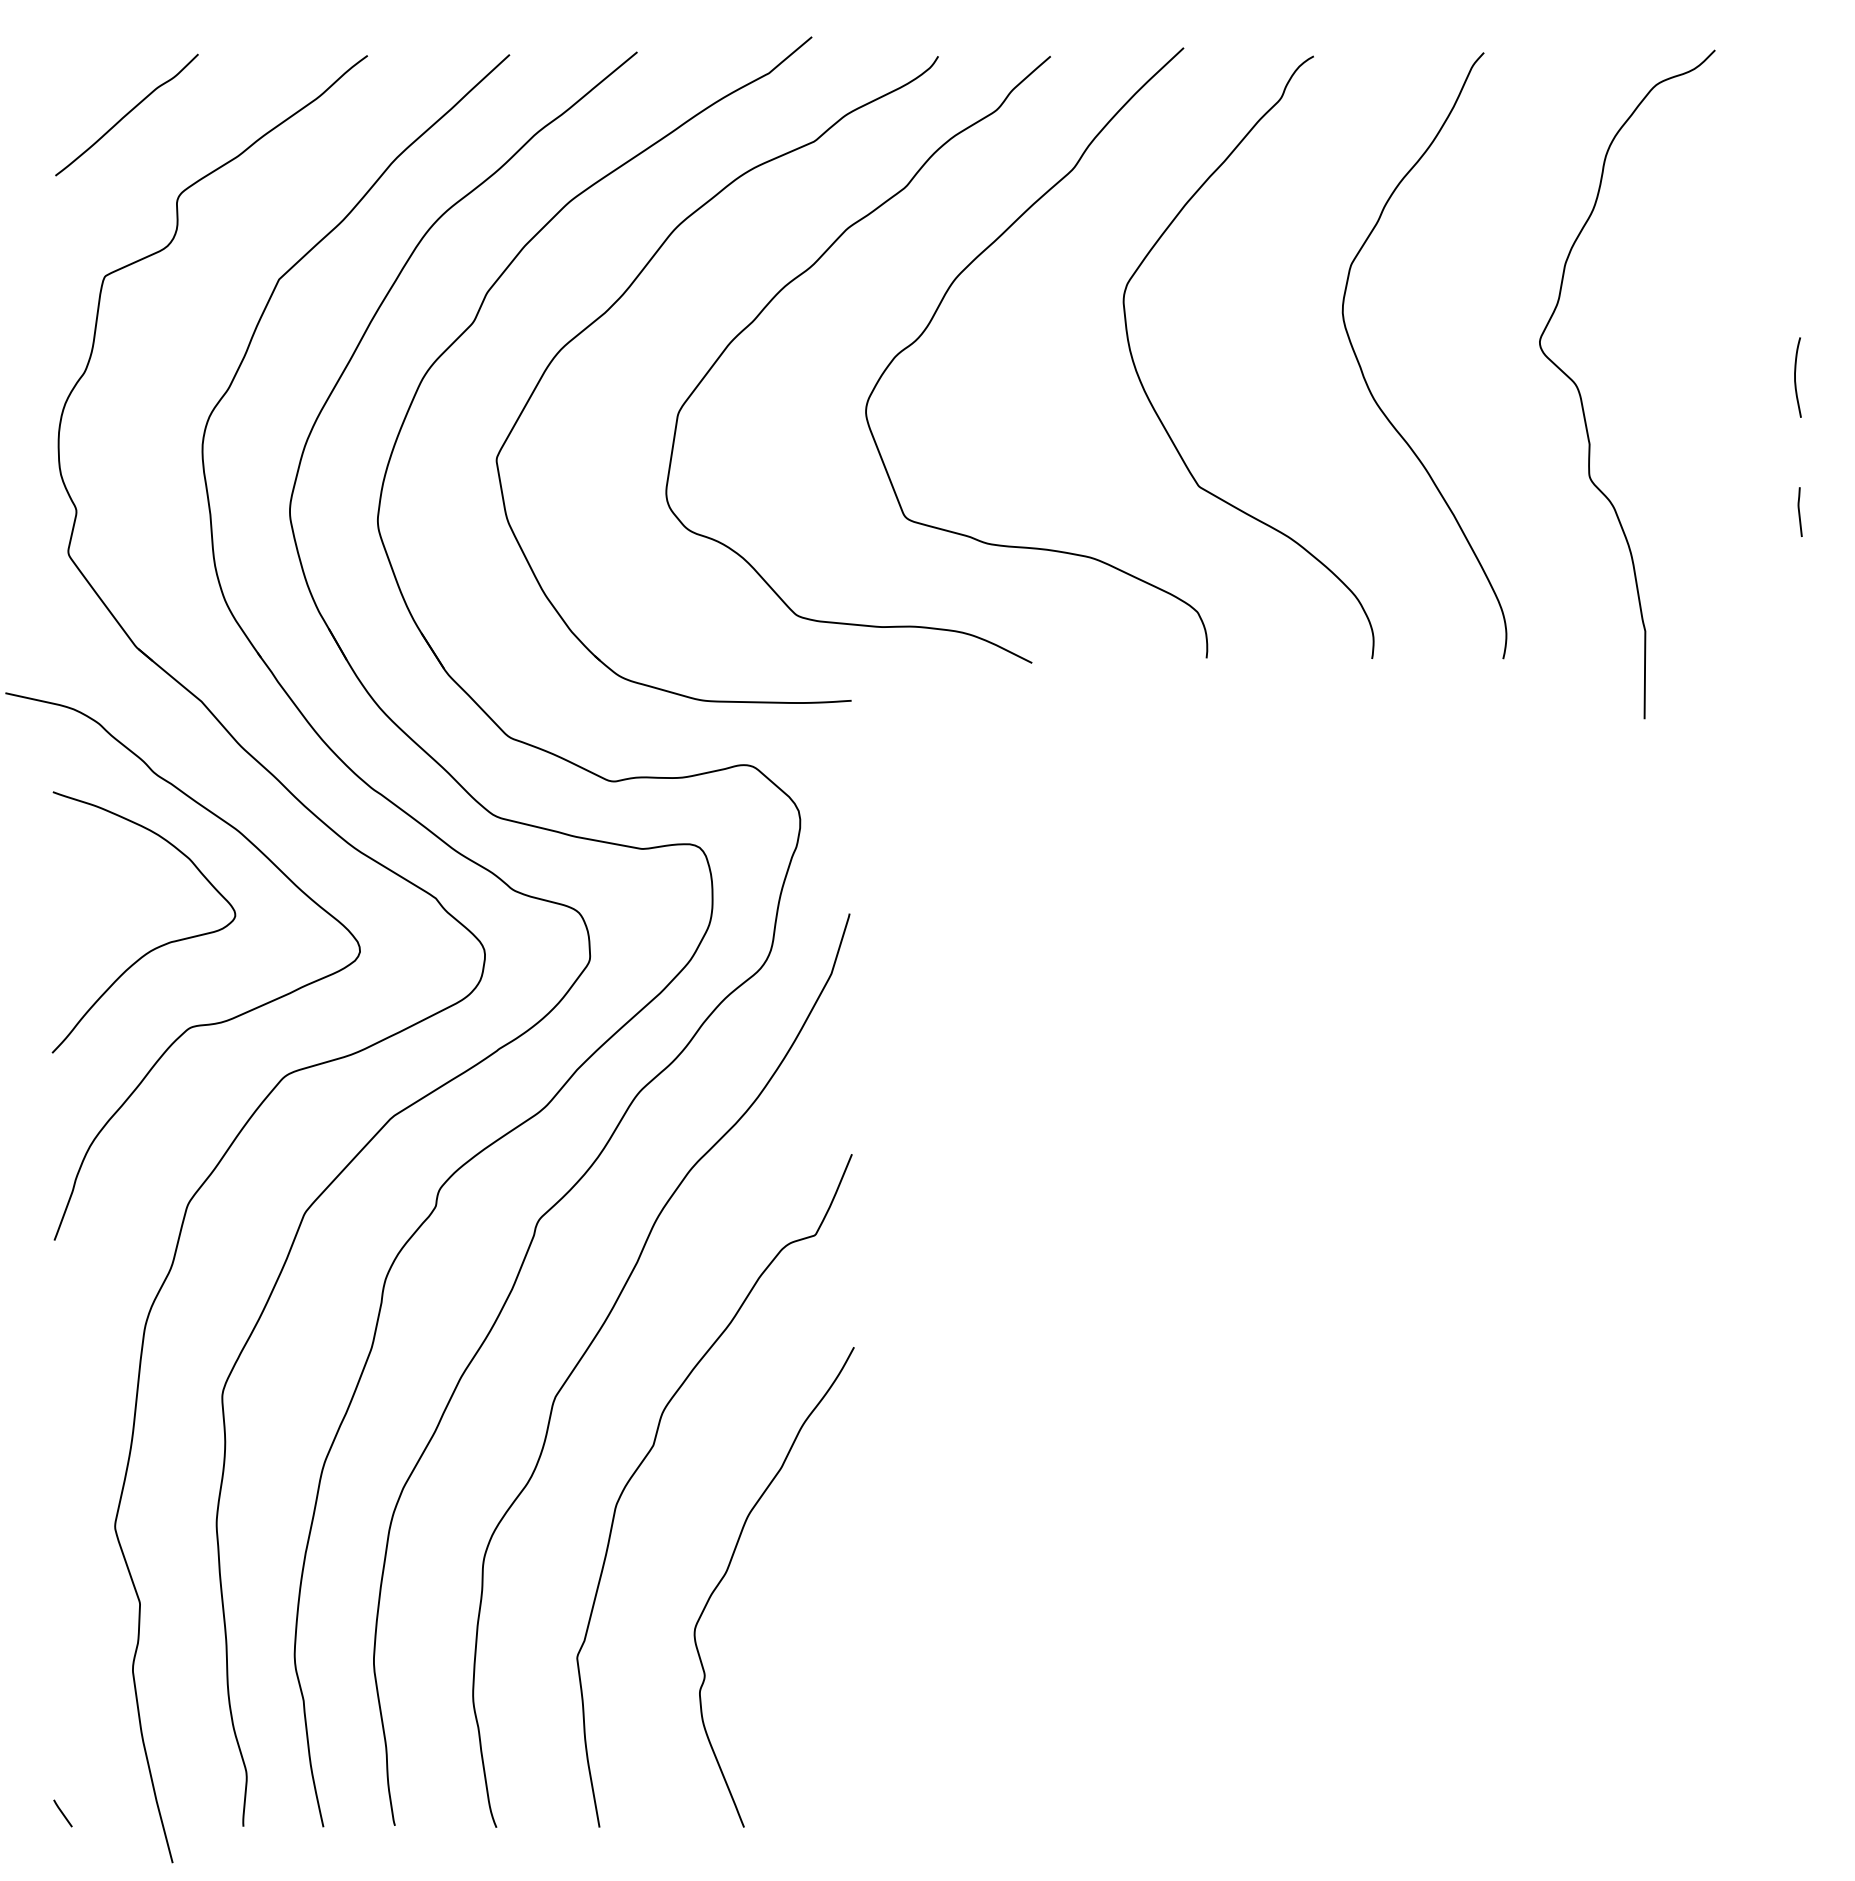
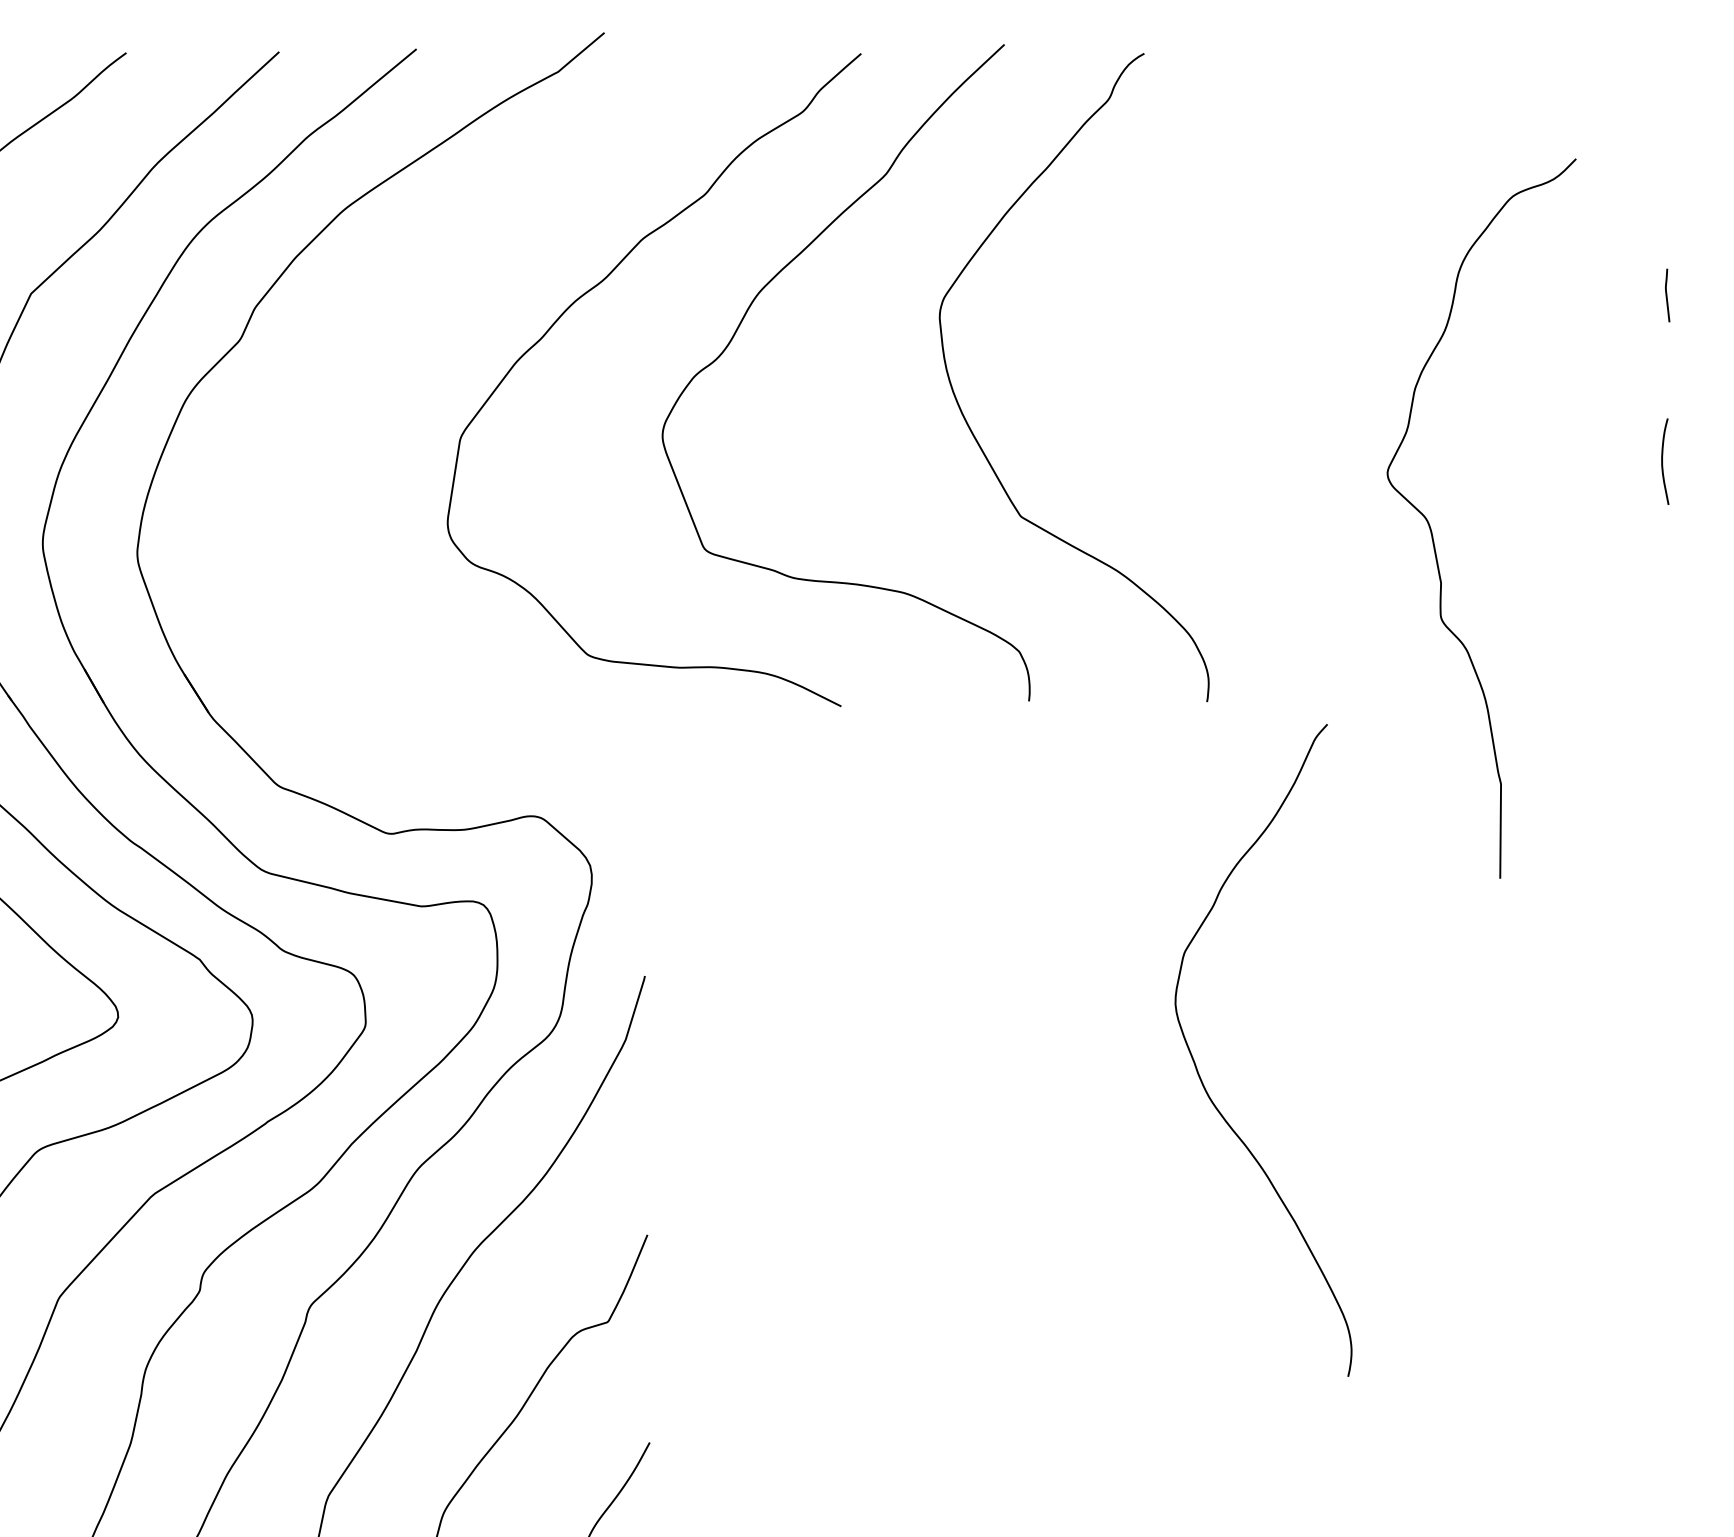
part: (625, 293) -> (403, 308), removed
curve: (1795, 377) -> (1662, 461), moved
curve: (1367, 382) -> (1202, 1079), moved
curve: (1581, 395) -> (1432, 530), moved
curve: (1799, 511) -> (1666, 294), moved

